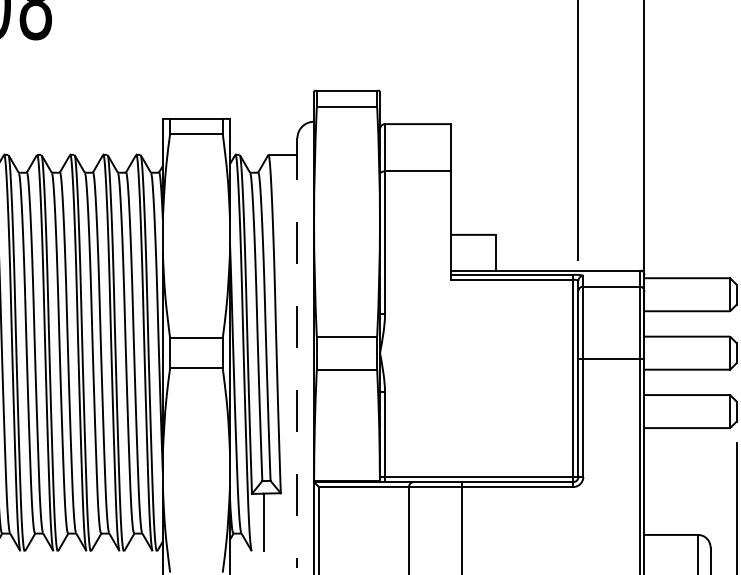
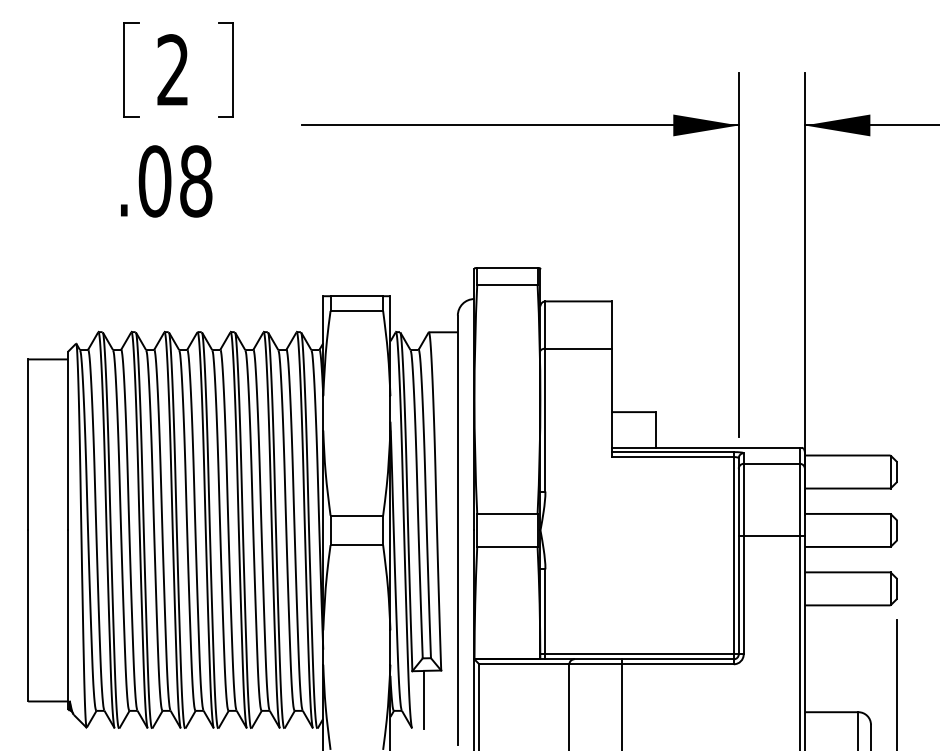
line: (297, 353) -> (457, 530), dashed -> solid

